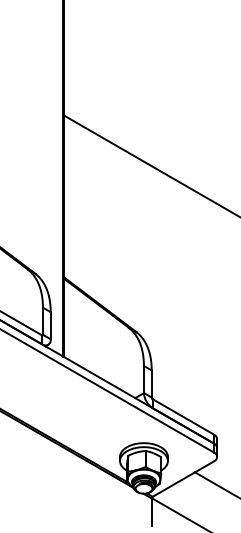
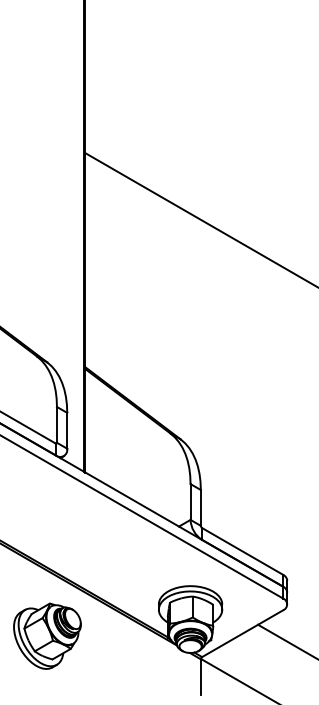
part: (35, 480) -> (47, 635), added

